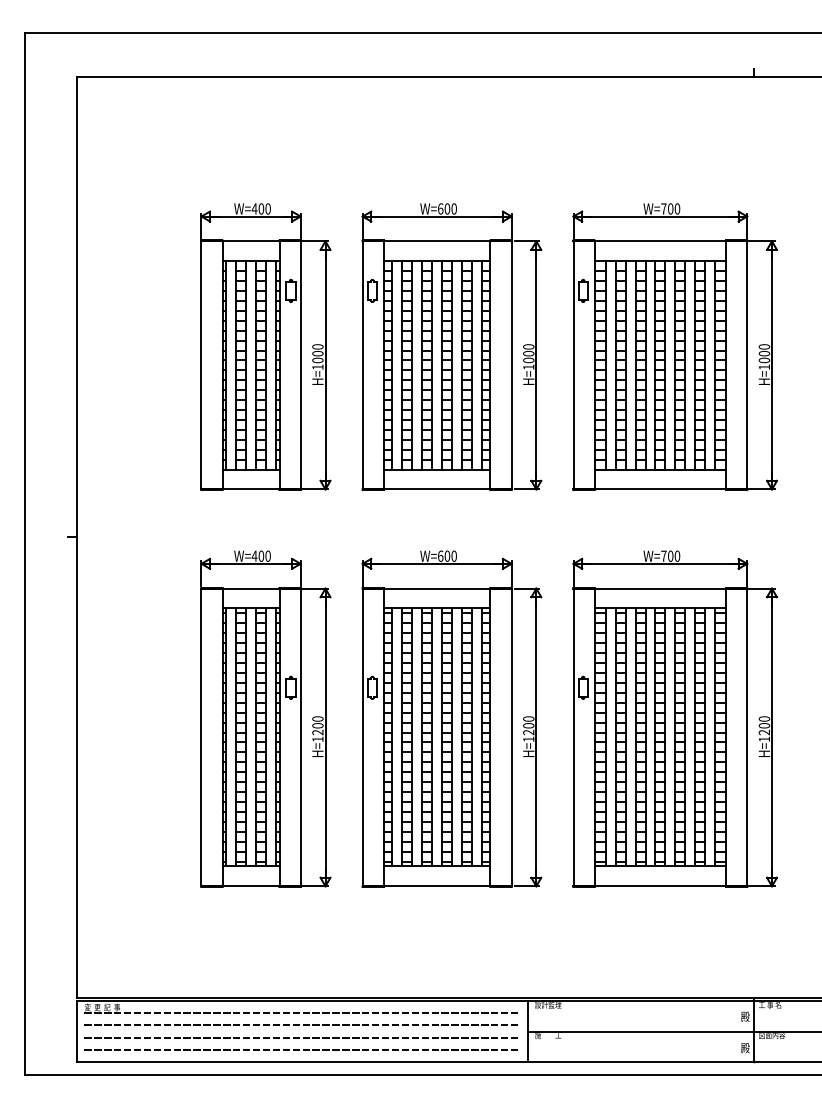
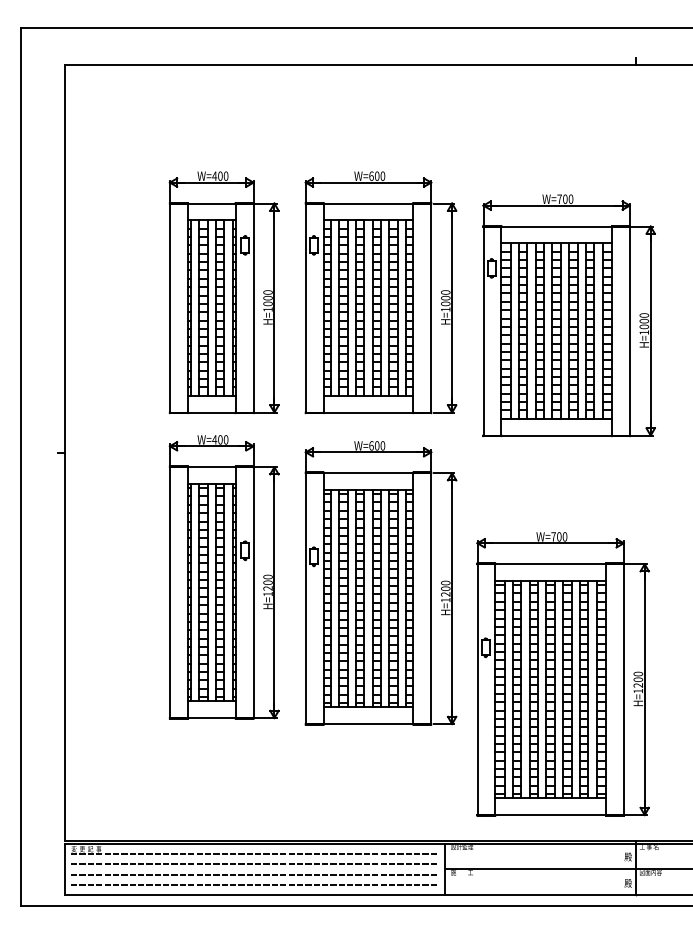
part: (674, 346) -> (568, 315), moved
part: (265, 719) -> (223, 577), moved
part: (451, 719) -> (380, 583), moved
part: (674, 719) -> (562, 674), moved

